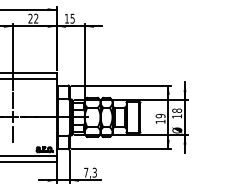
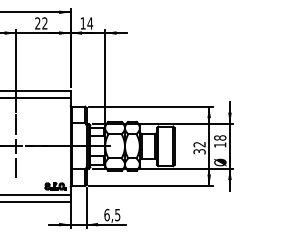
text: (72, 18) -> (90, 23), 15 -> 14
text: (160, 118) -> (199, 147), 19 -> 32
text: (90, 172) -> (112, 214), 7,3 -> 6,5

